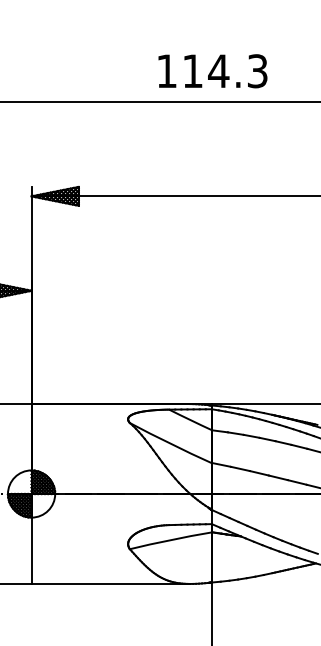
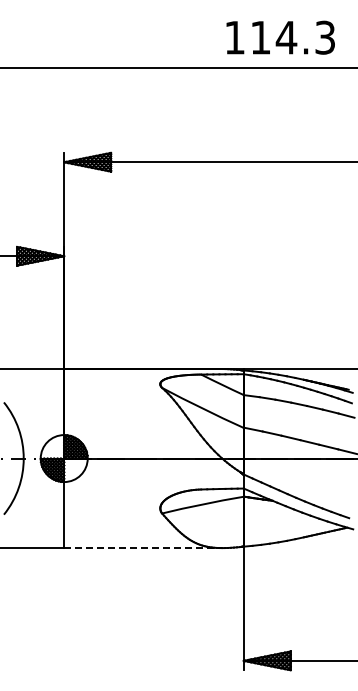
text: (212, 71) -> (280, 37), moved
line: (111, 584) -> (143, 548), solid -> dashed

